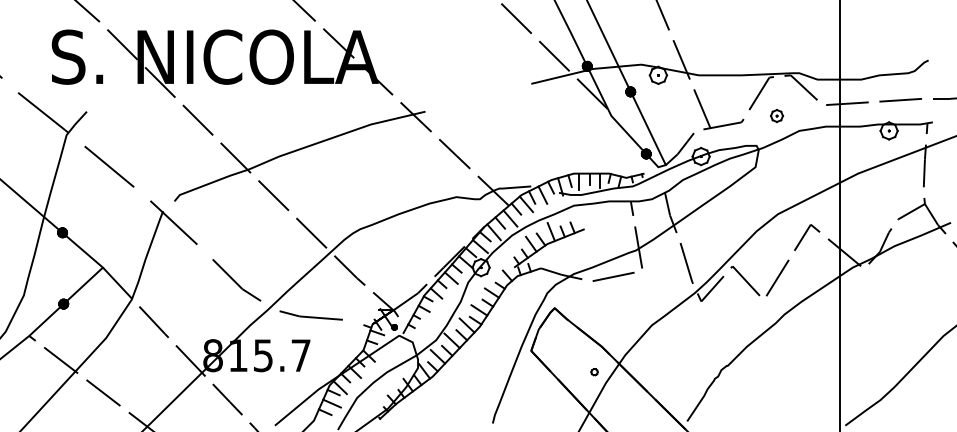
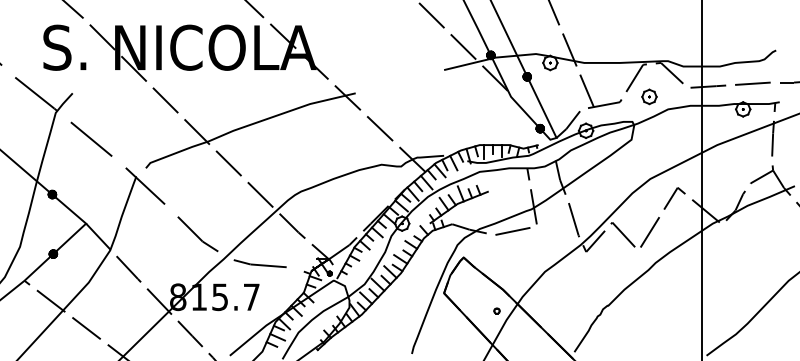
part: (777, 115) -> (649, 96), size x1.43

